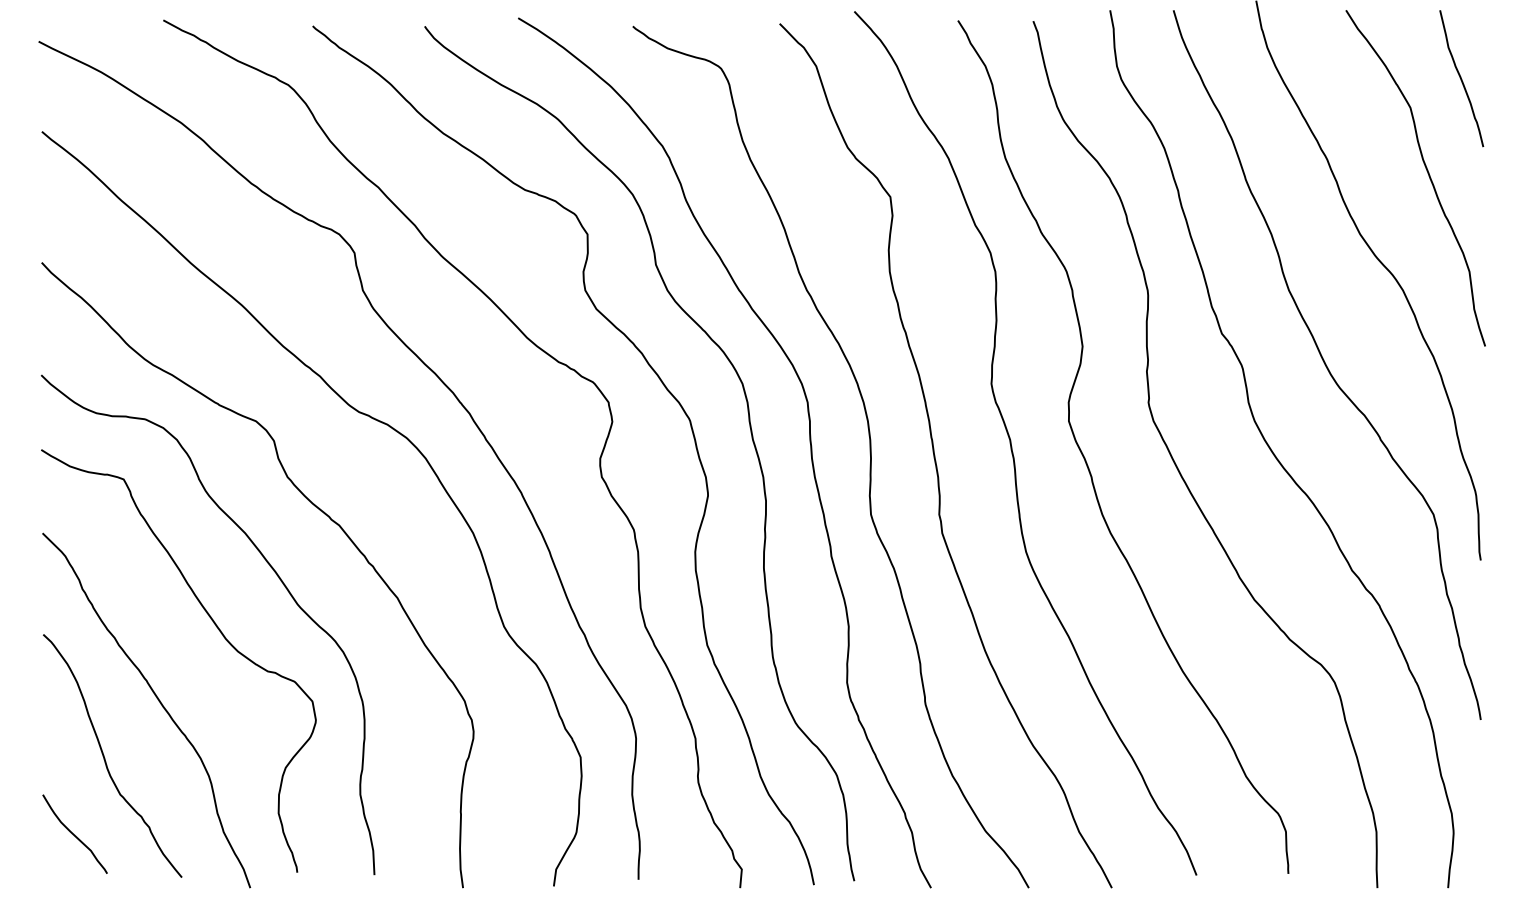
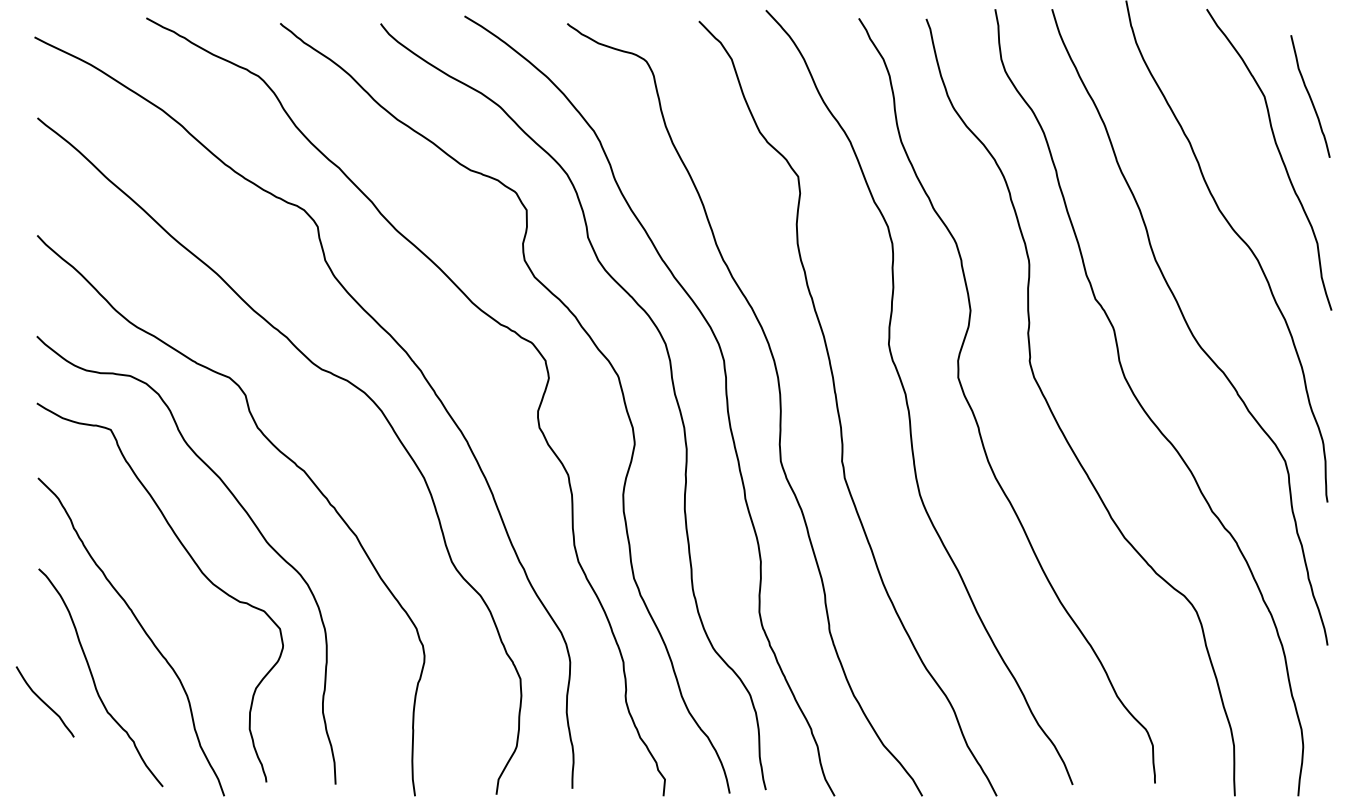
curve: (1461, 78) -> (1310, 96), moved
curve: (74, 833) -> (44, 701), moved

